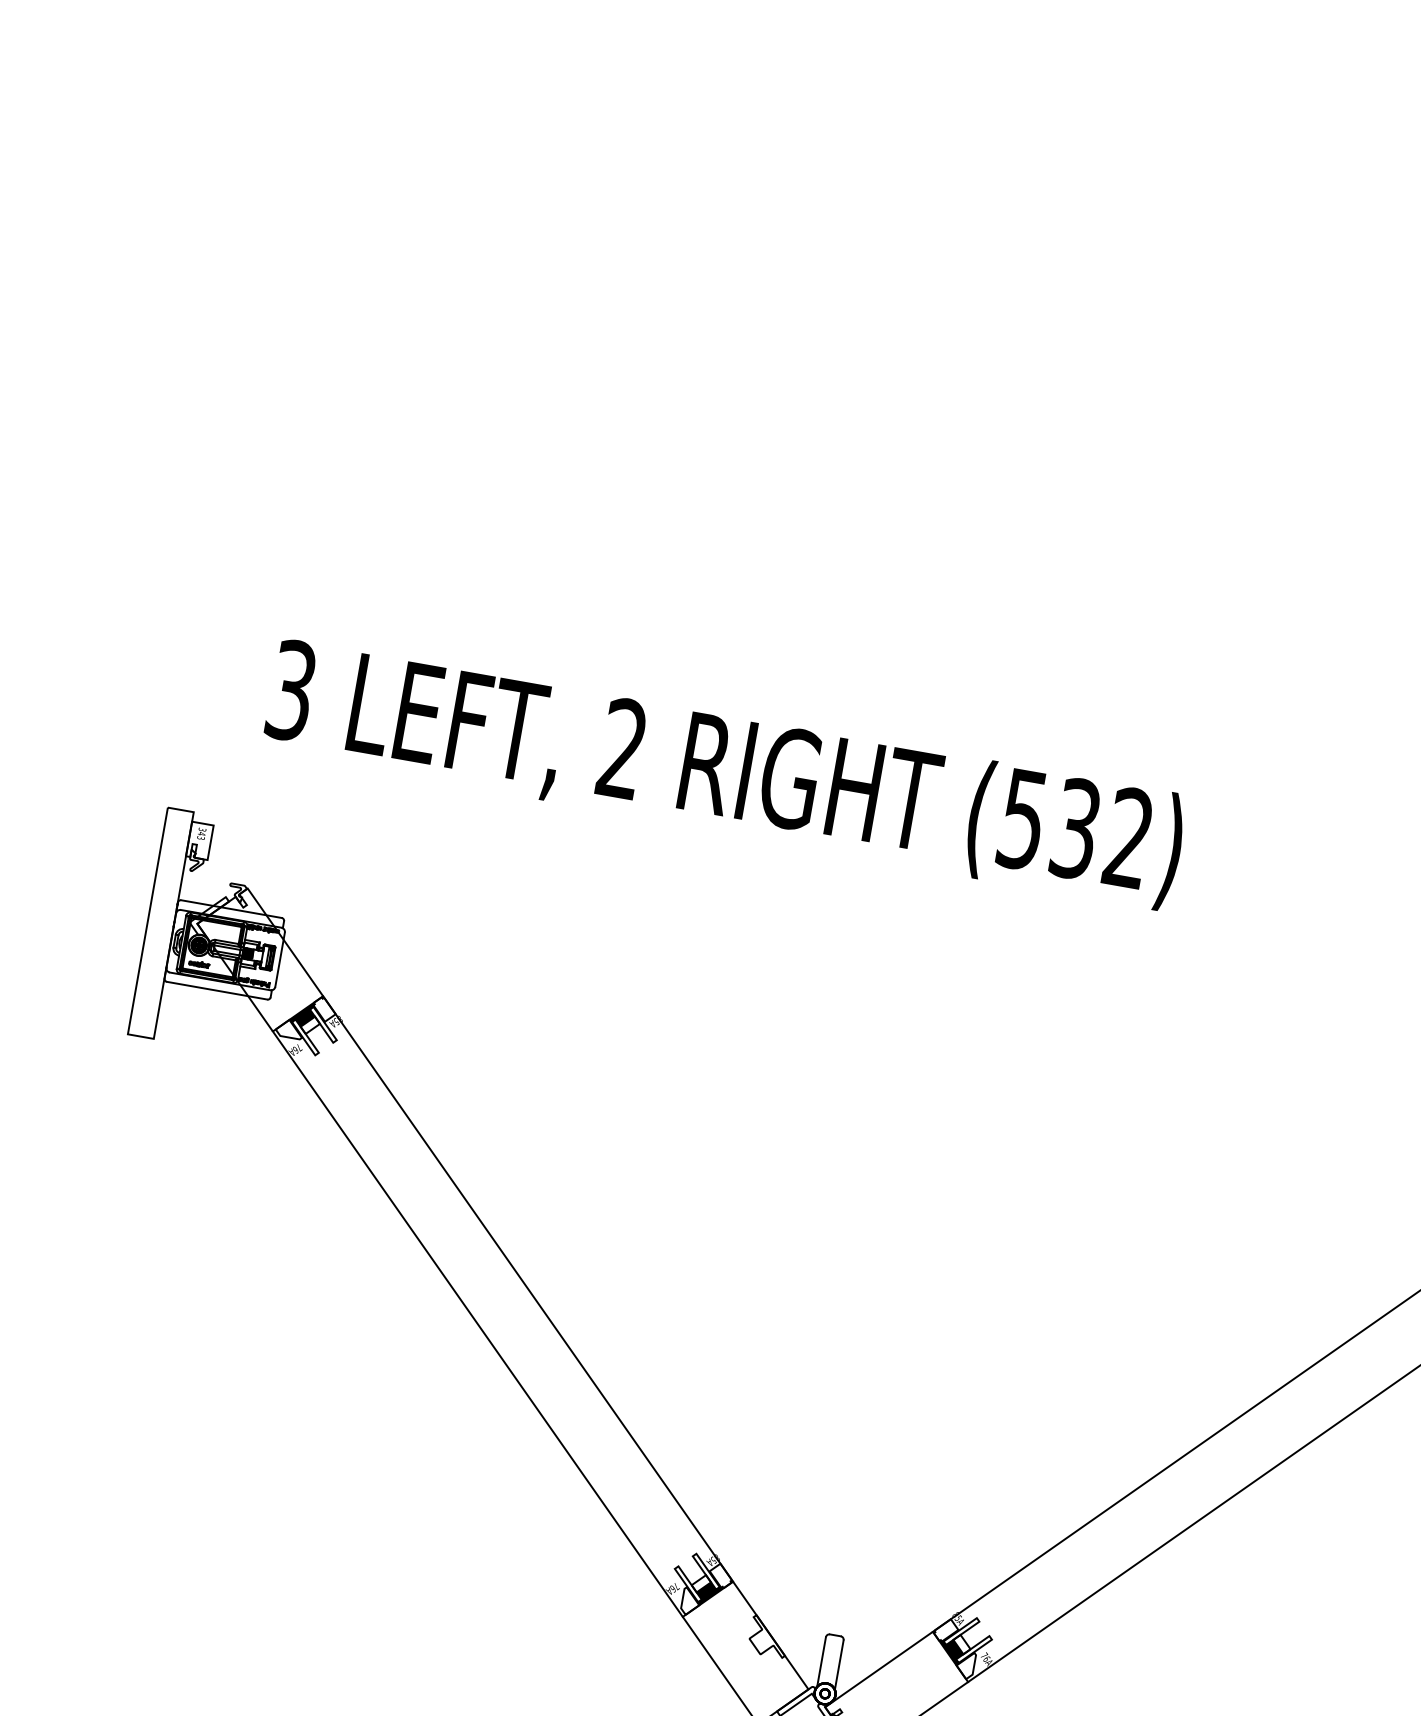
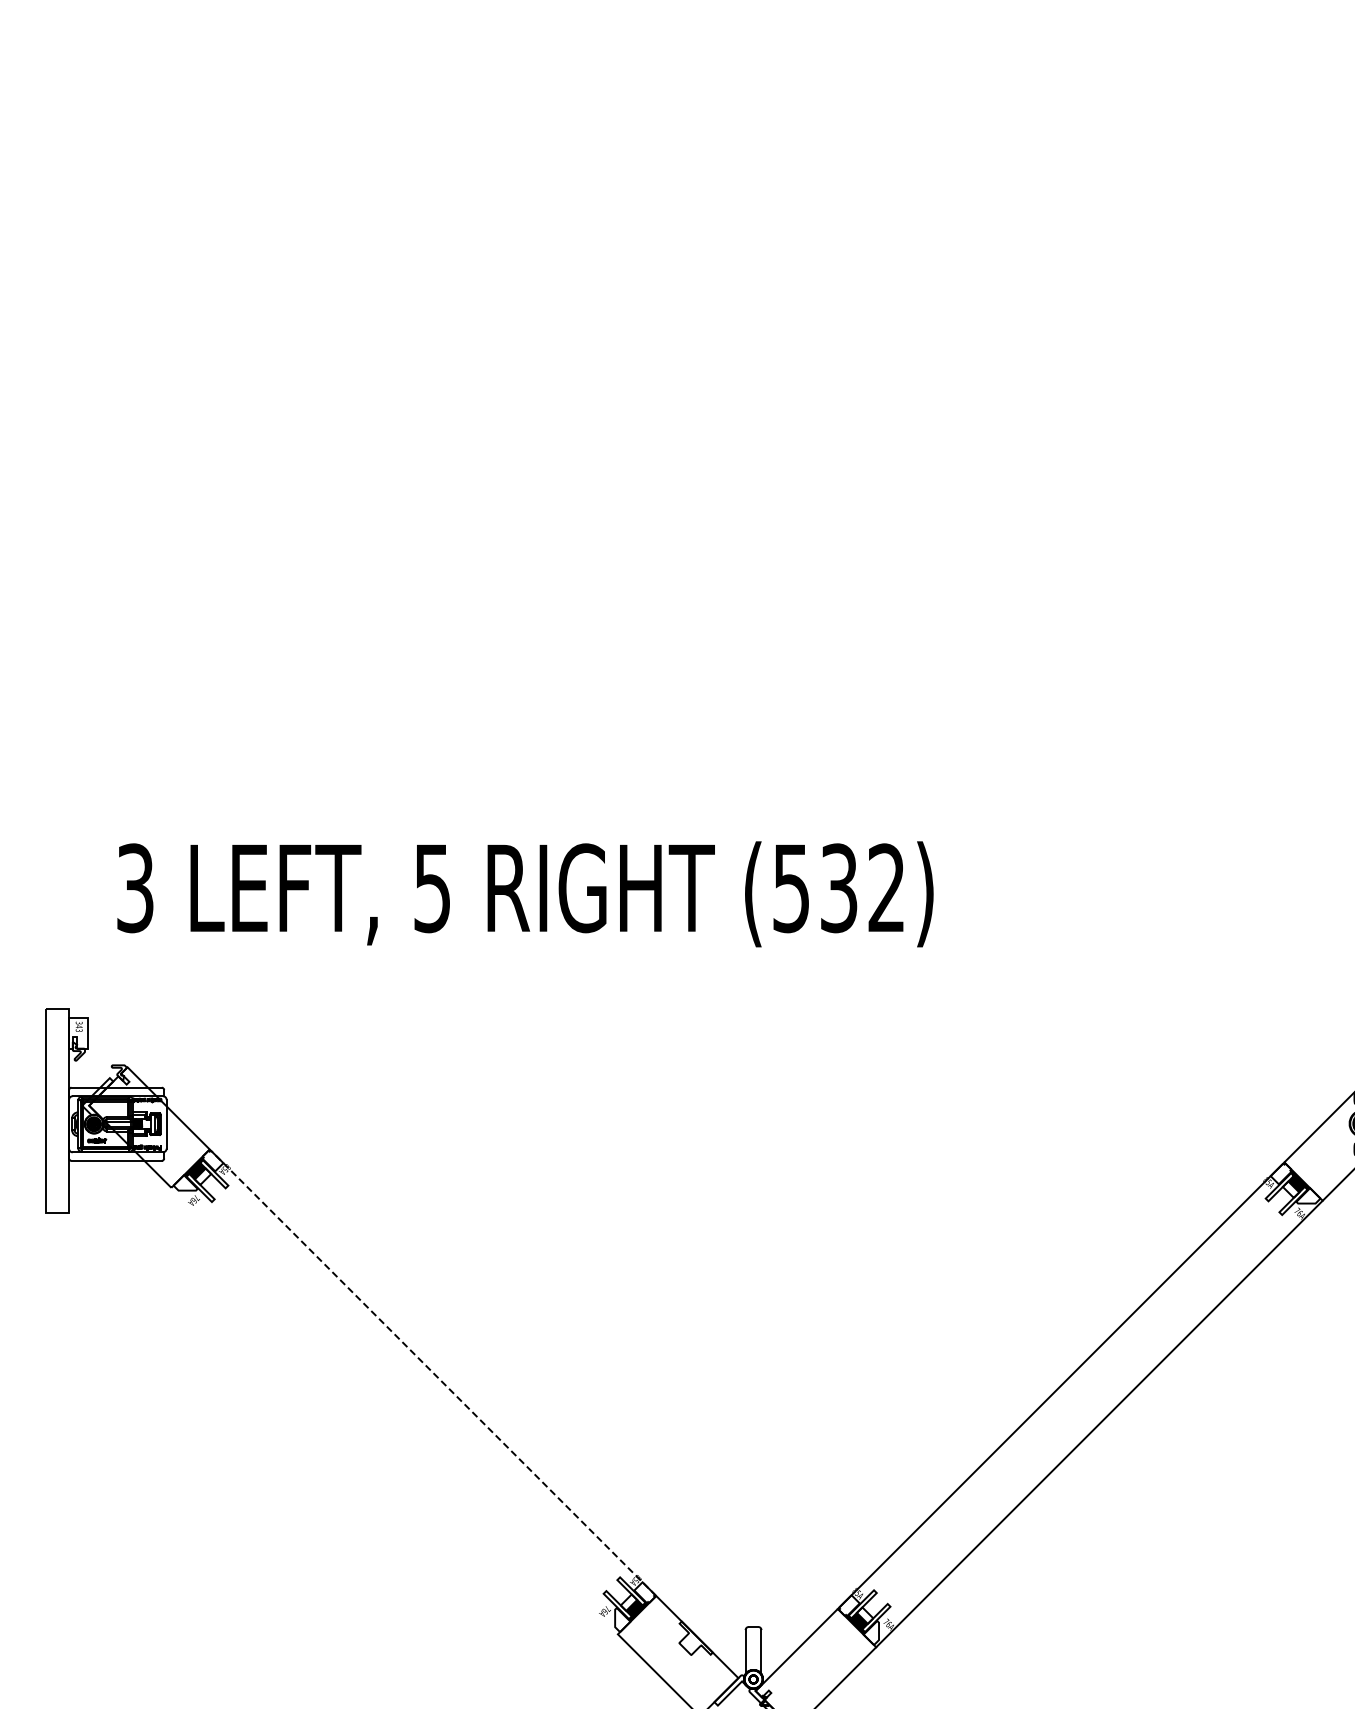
text: (621, 749) -> (431, 888), 2 -> 5
line: (528, 1288) -> (433, 1372), solid -> dashed
line: (477, 1323) -> (394, 1410), removed

